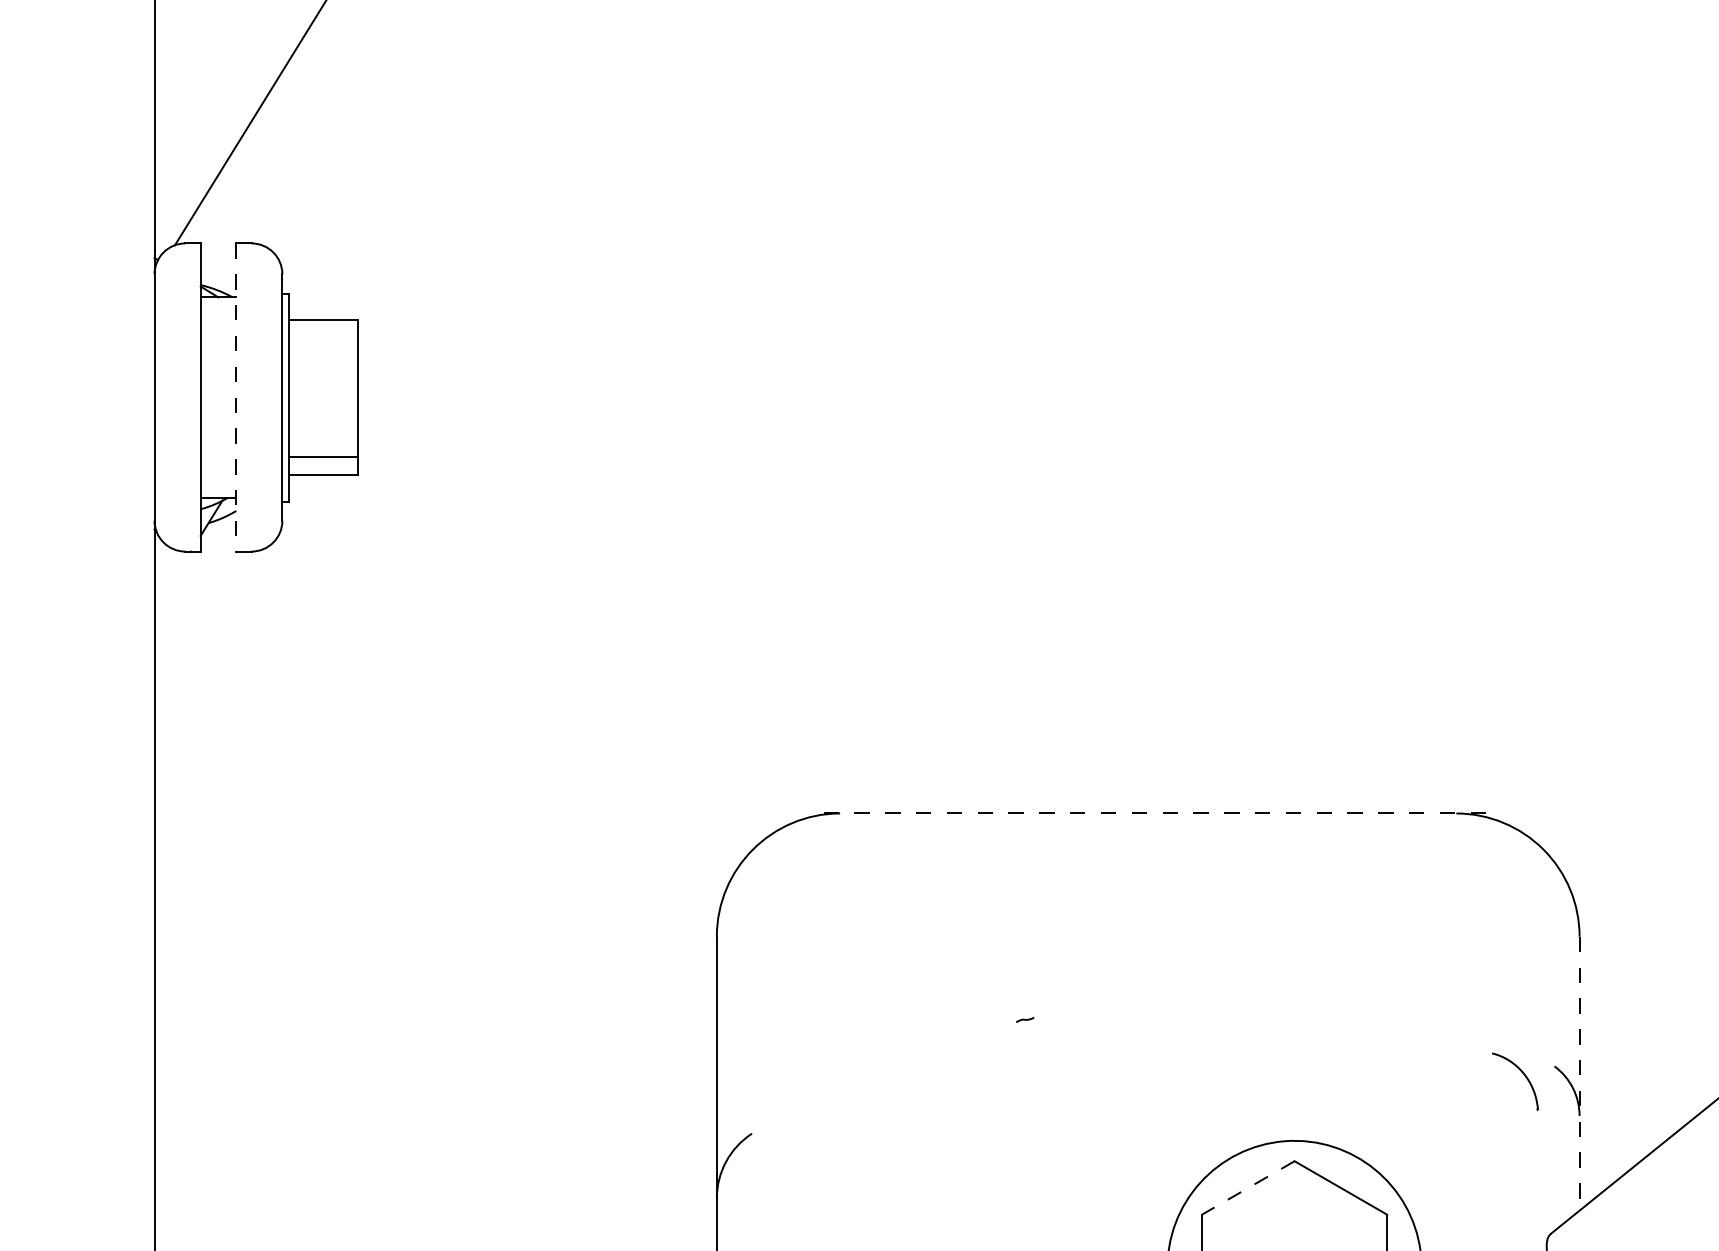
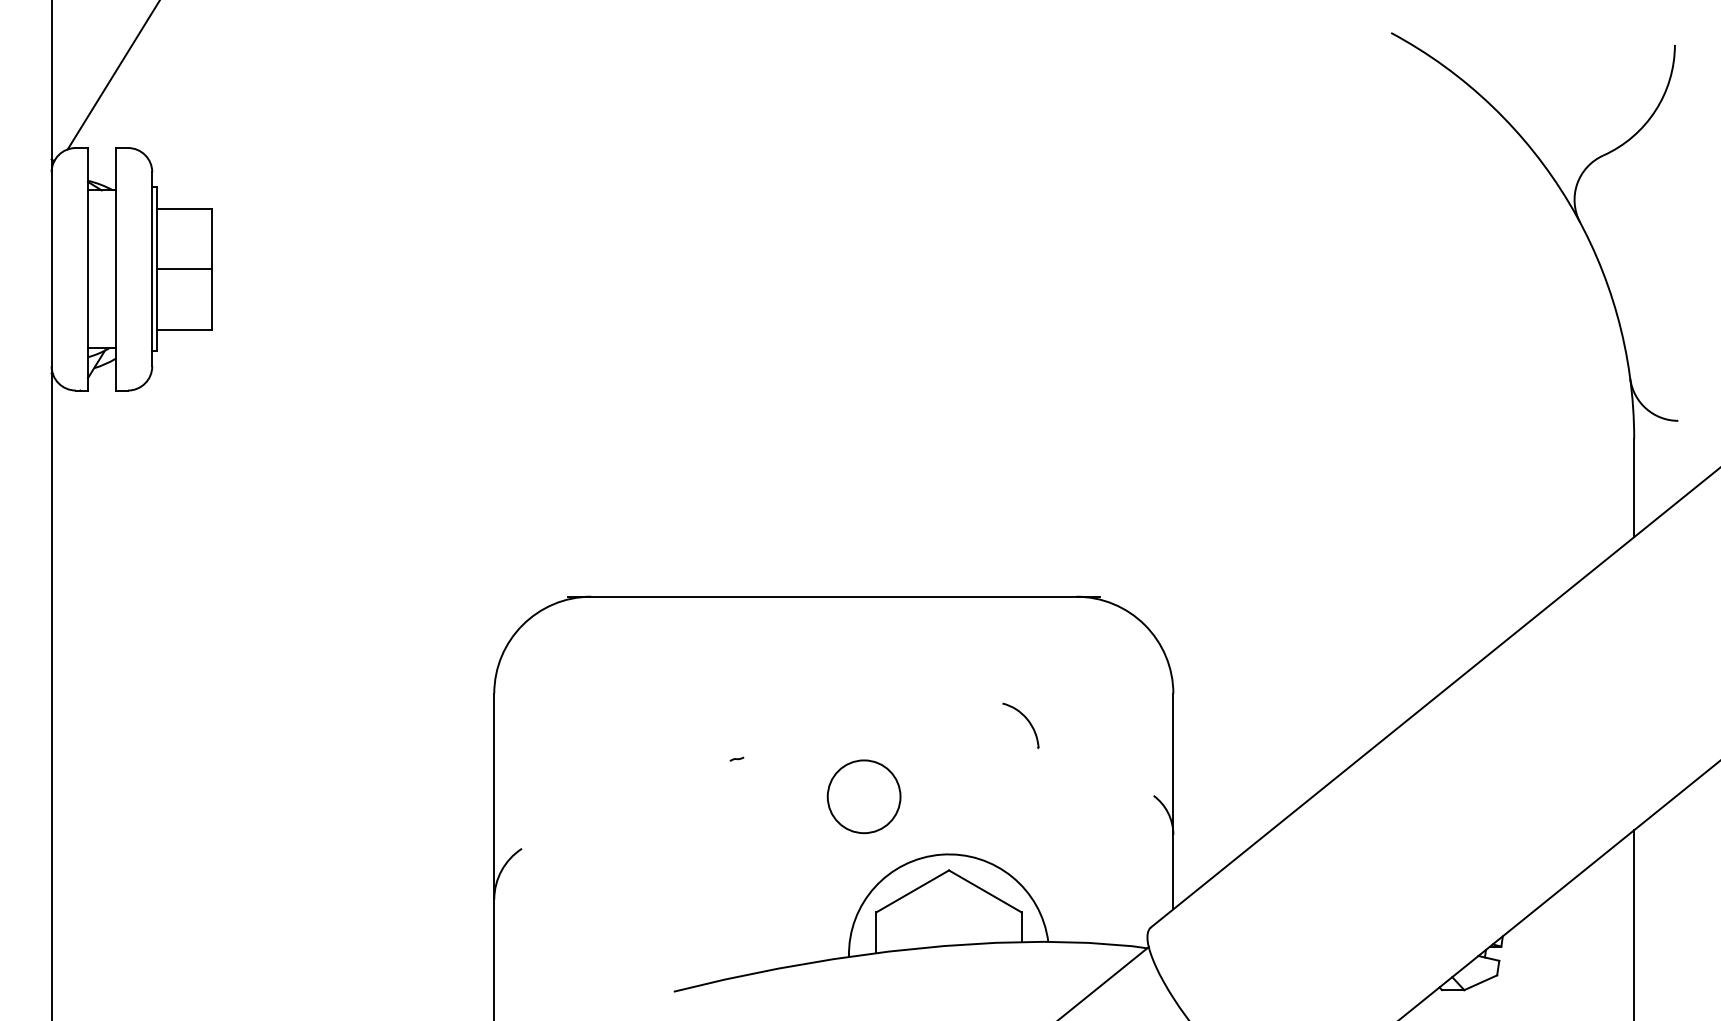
line: (235, 397) -> (115, 269), dashed -> solid
line: (323, 457) -> (184, 269), moved
line: (1147, 813) -> (833, 596), dashed -> solid
circle: (1185, 1067) -> (863, 796), added
line: (1579, 1073) -> (1173, 801), dashed -> solid
part: (1523, 1076) -> (1027, 721), moved
line: (1248, 1187) -> (912, 891), dashed -> solid

